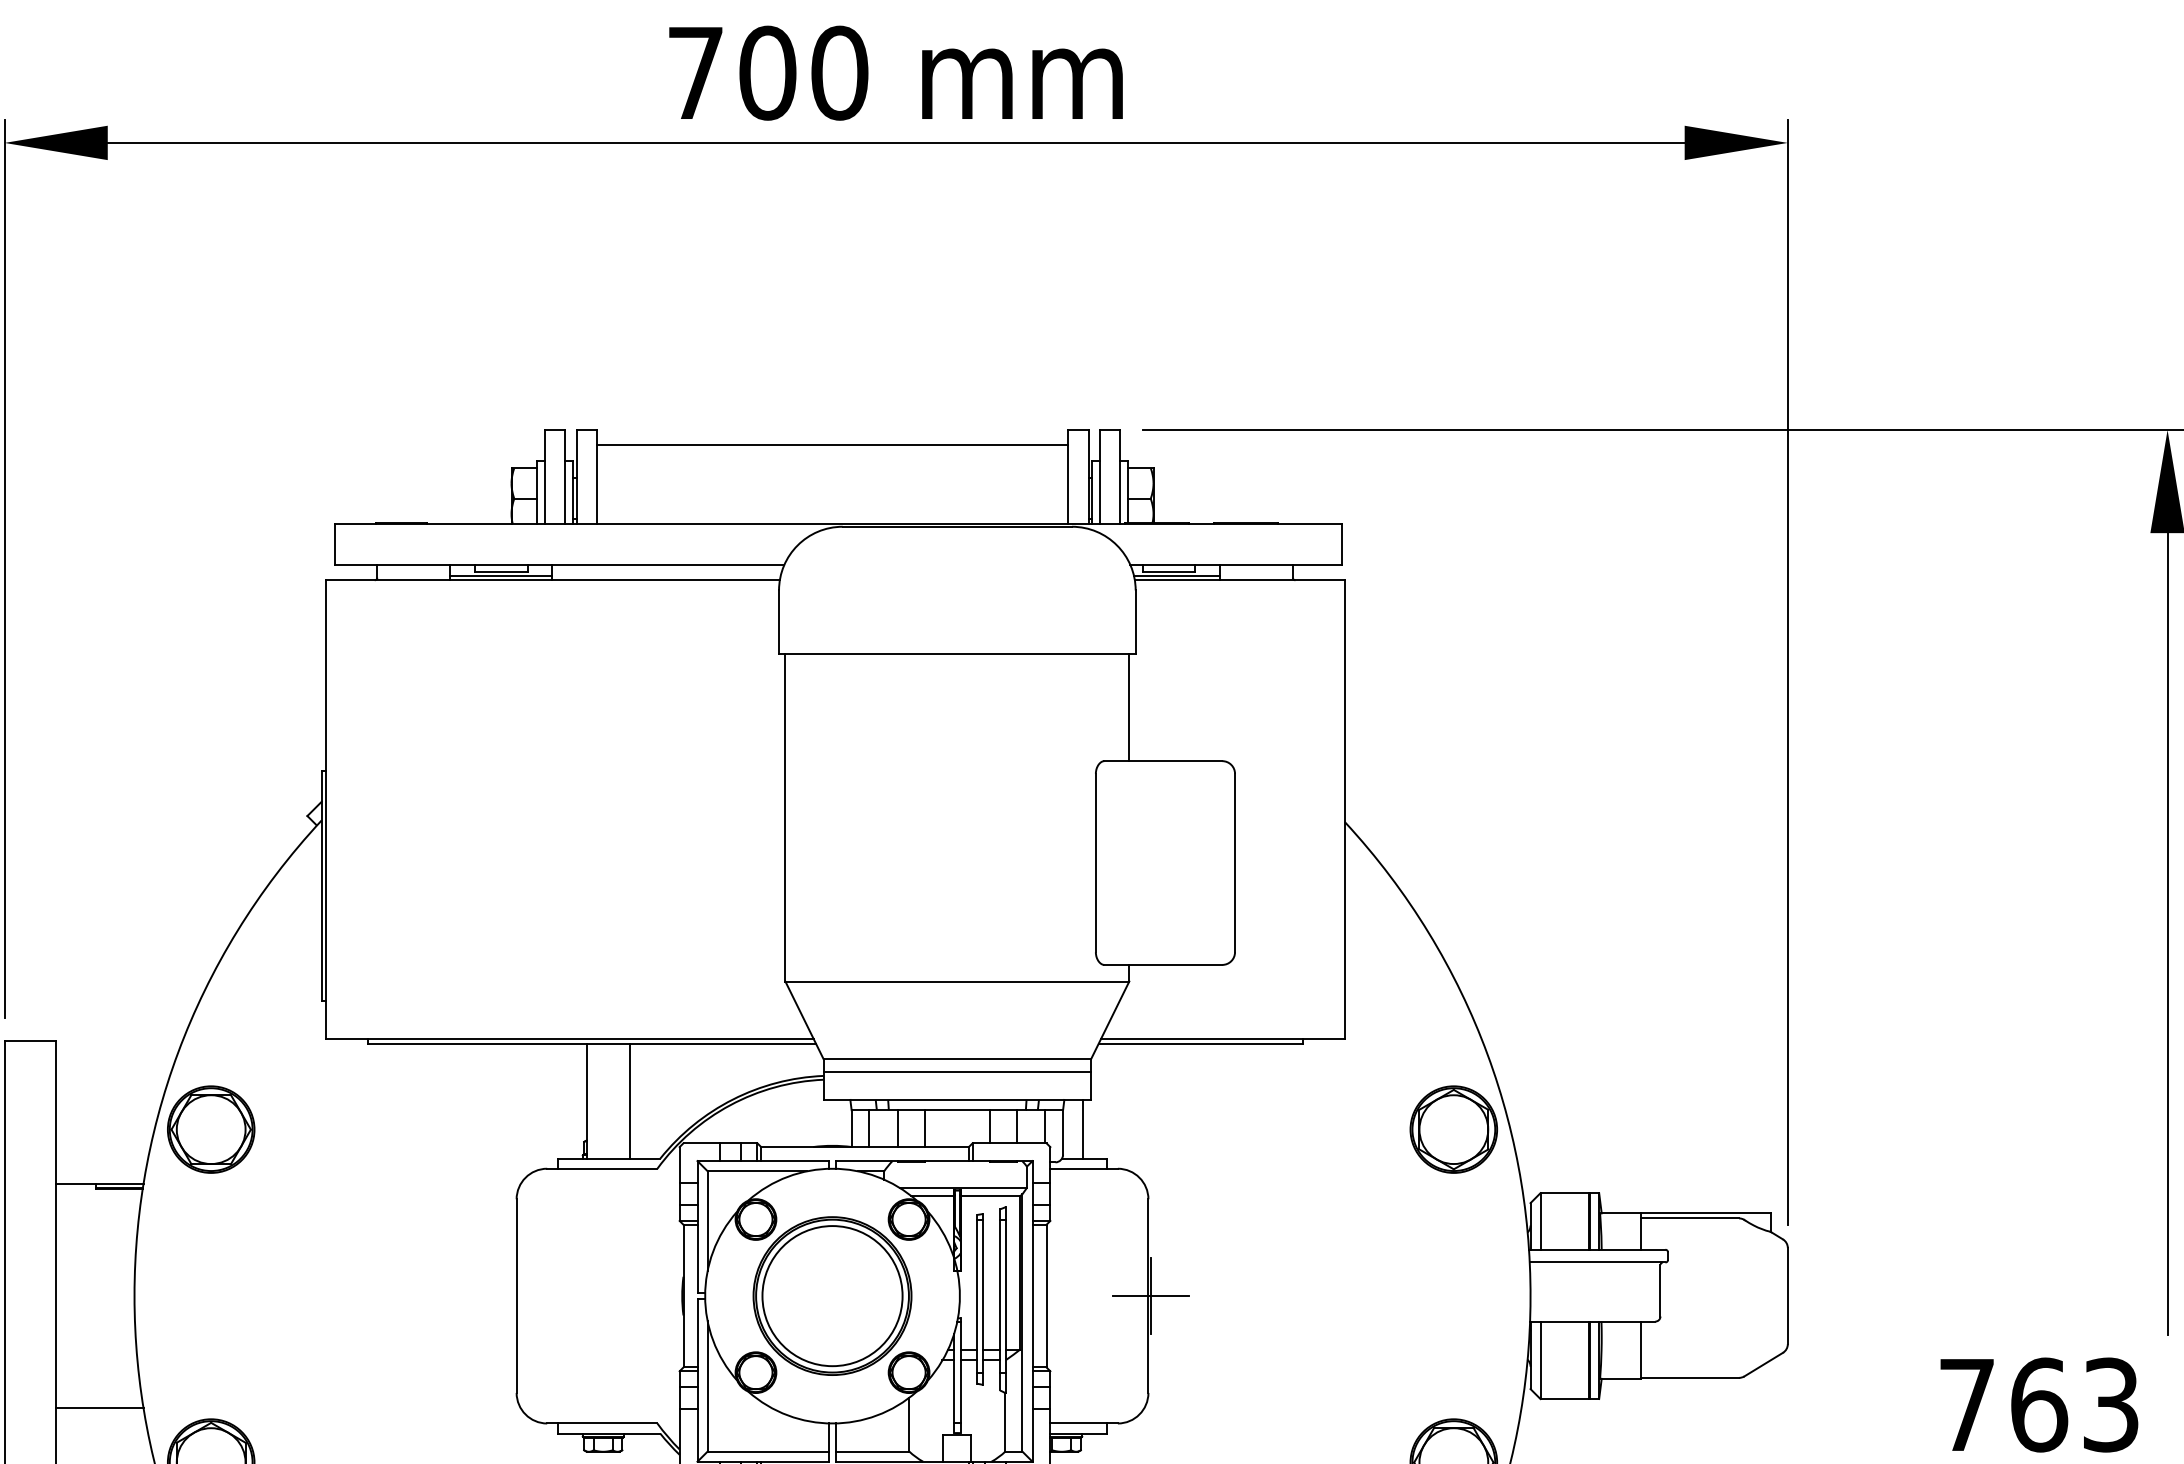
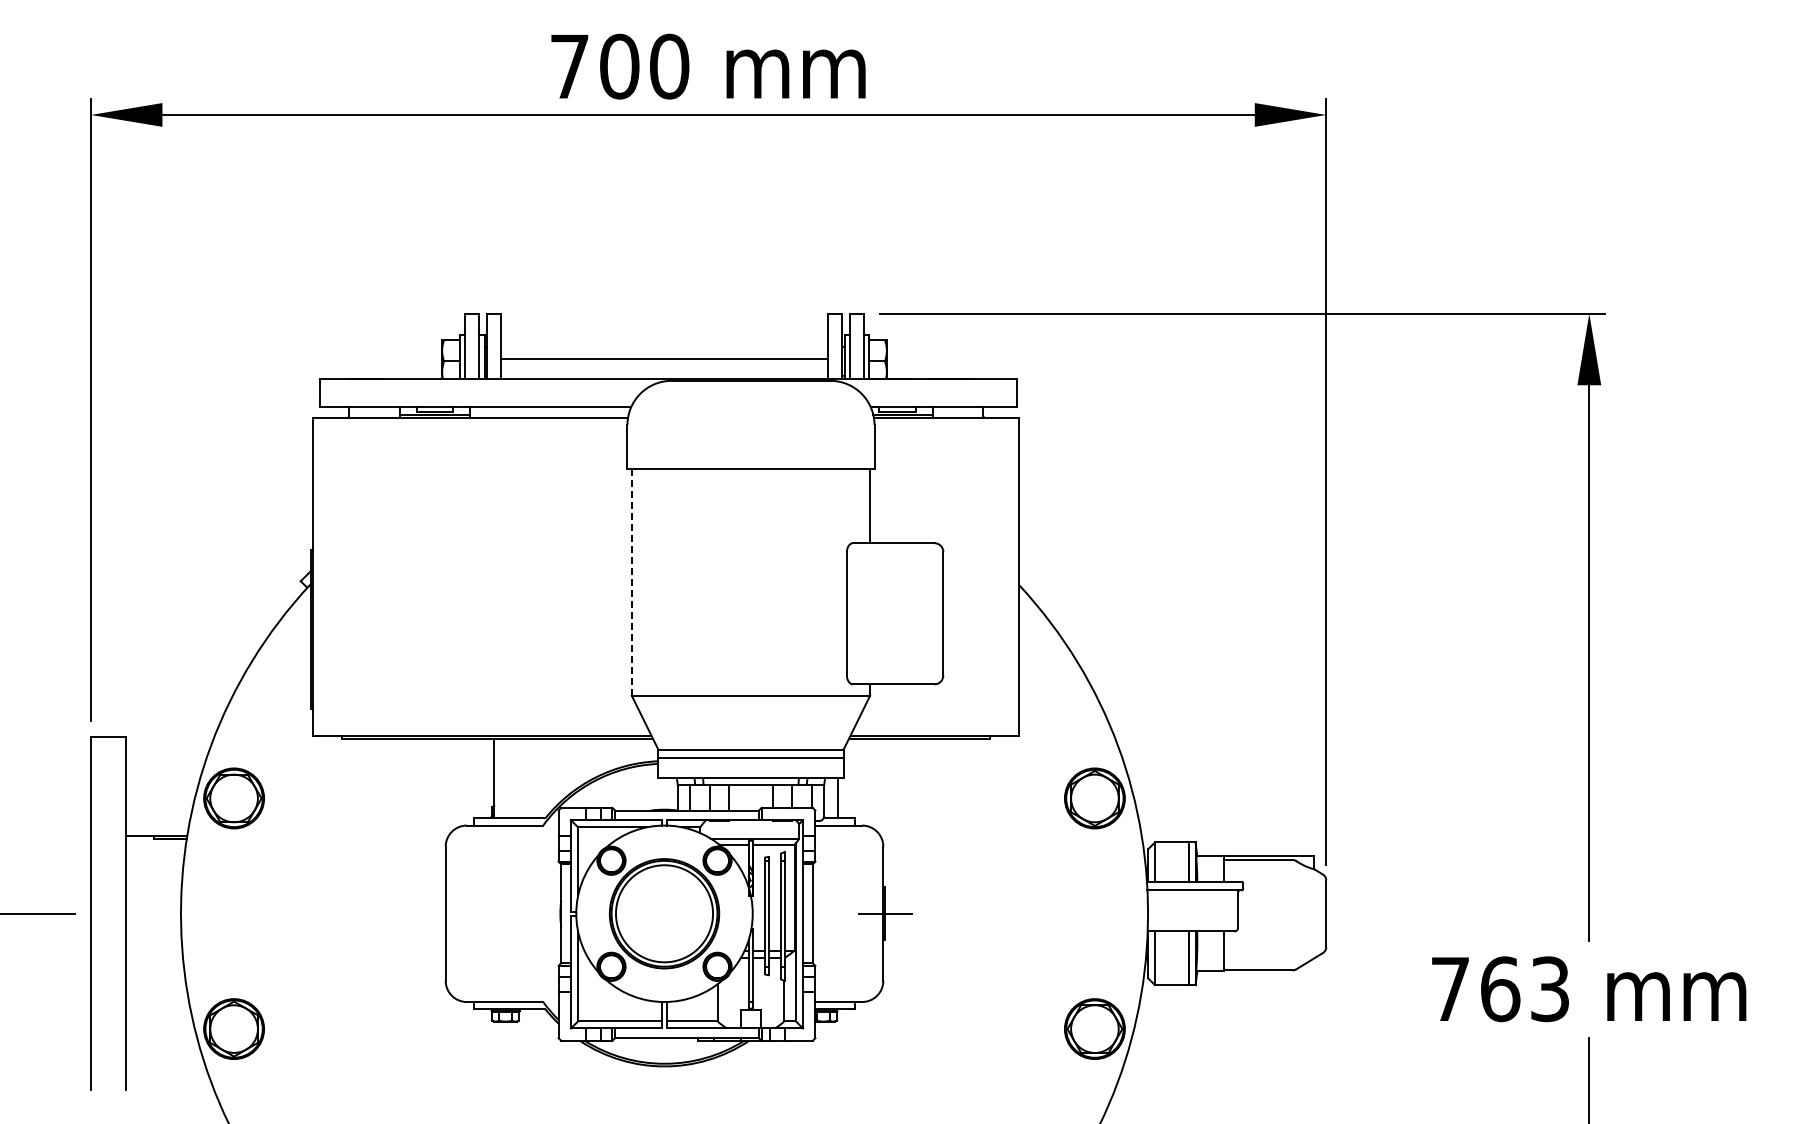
line: (832, 445) -> (664, 359), moved
line: (784, 816) -> (631, 581), solid -> dashed
line: (630, 1100) -> (524, 778), removed
line: (99, 1408) -> (156, 991), removed

